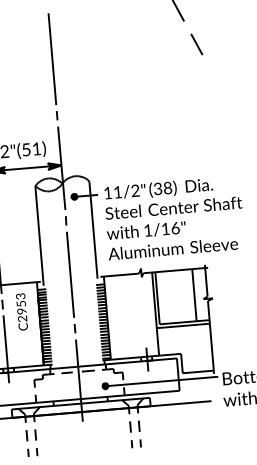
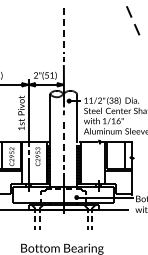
line: (51, 60) -> (63, 31), solid -> dashed
line: (69, 275) -> (63, 140), solid -> dashed

